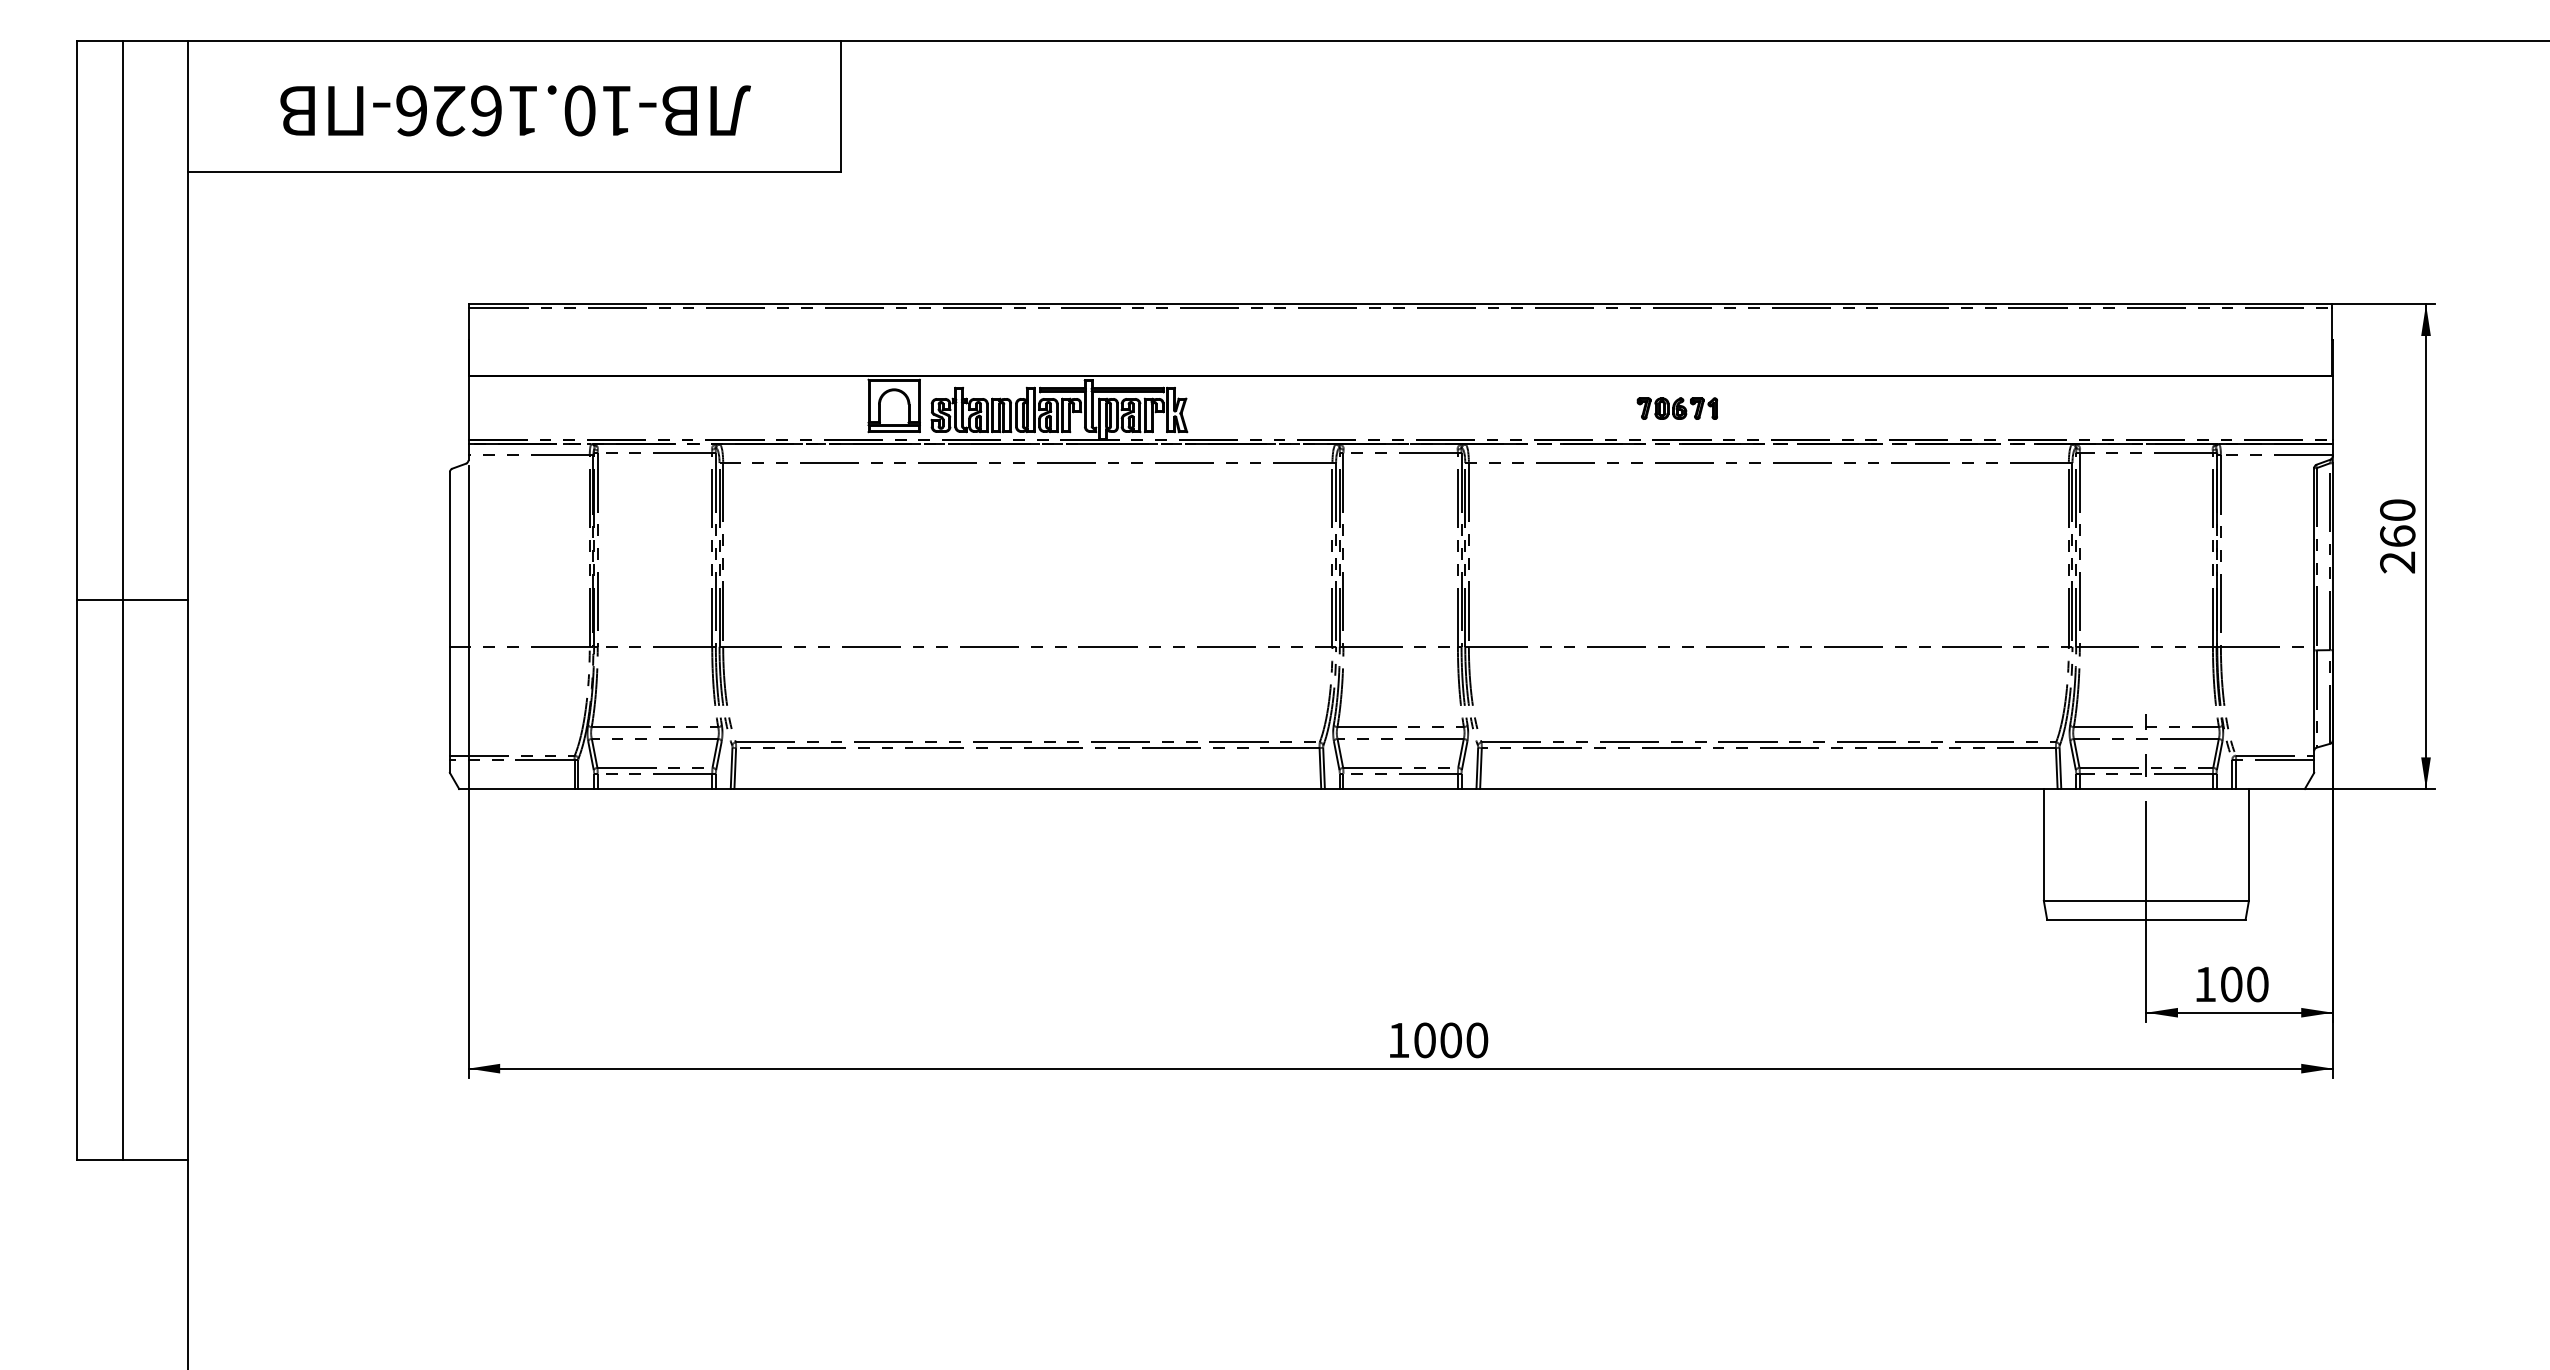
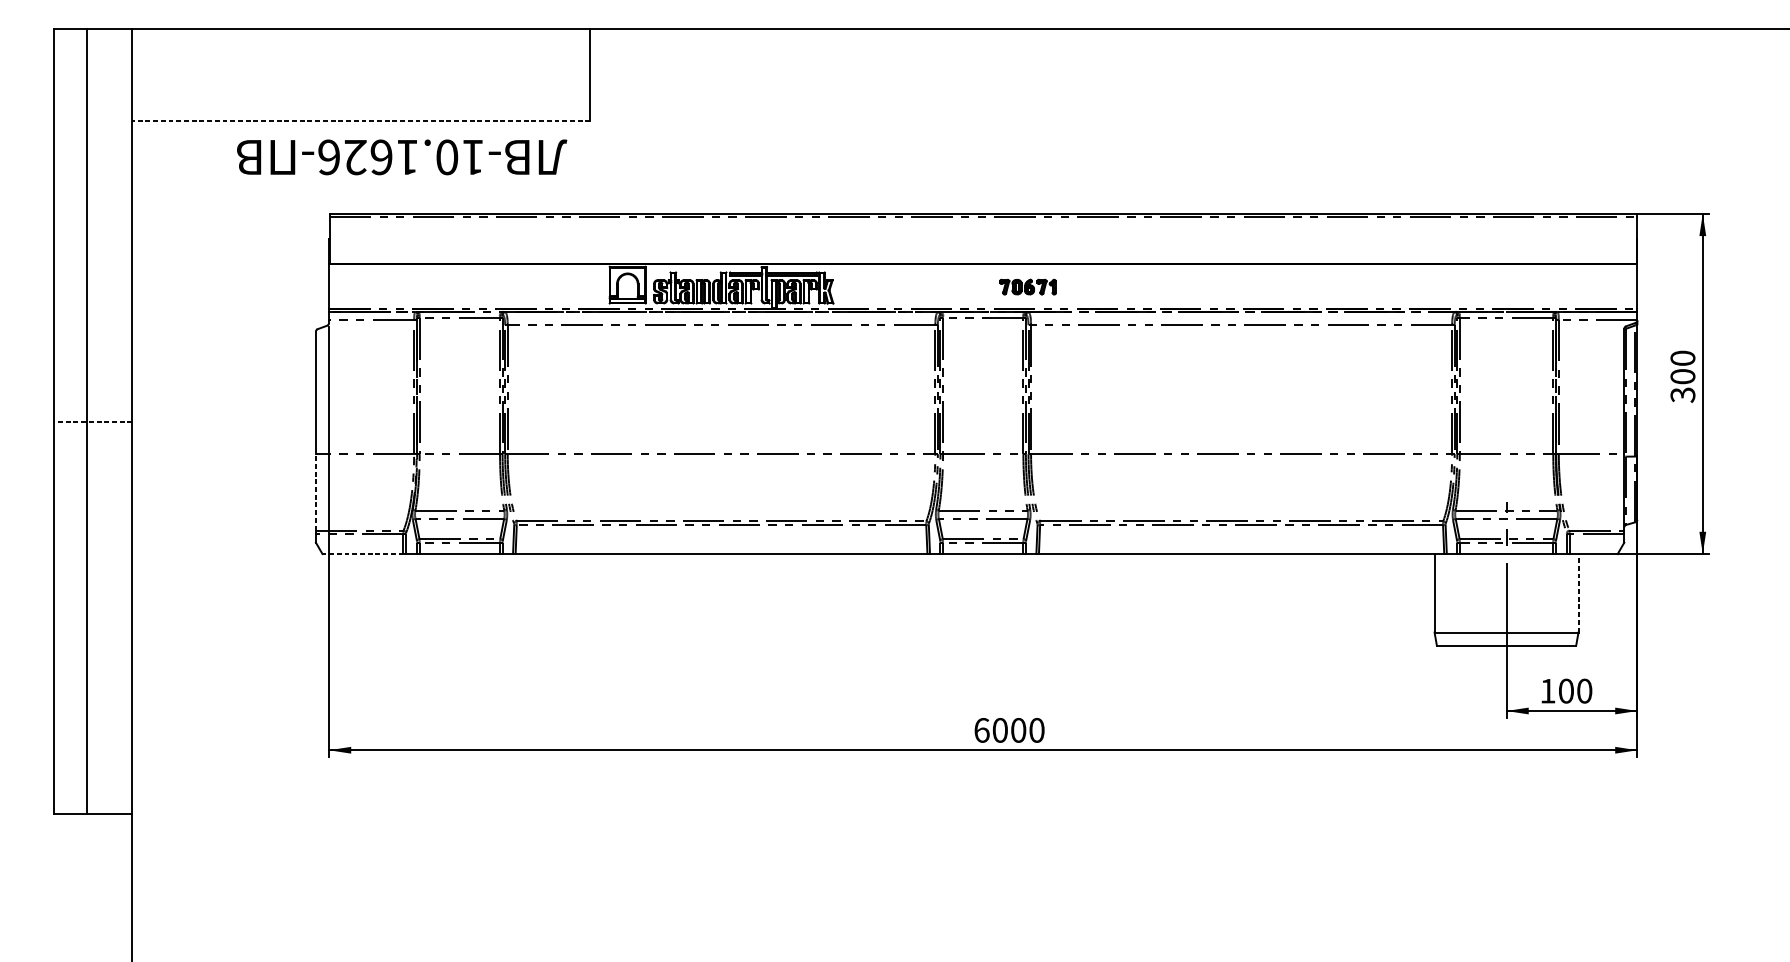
text: (515, 110) -> (401, 157), moved
line: (514, 171) -> (361, 120), solid -> dashed
part: (1676, 408) -> (1027, 286), moved
text: (2397, 549) -> (1682, 385), 260 -> 300
line: (132, 600) -> (93, 421), solid -> dashed
line: (449, 700) -> (315, 491), solid -> dashed
line: (516, 789) -> (362, 554), solid -> dashed
line: (2248, 844) -> (1578, 592), solid -> dashed
text: (1398, 1040) -> (981, 730), 1000 -> 6000

